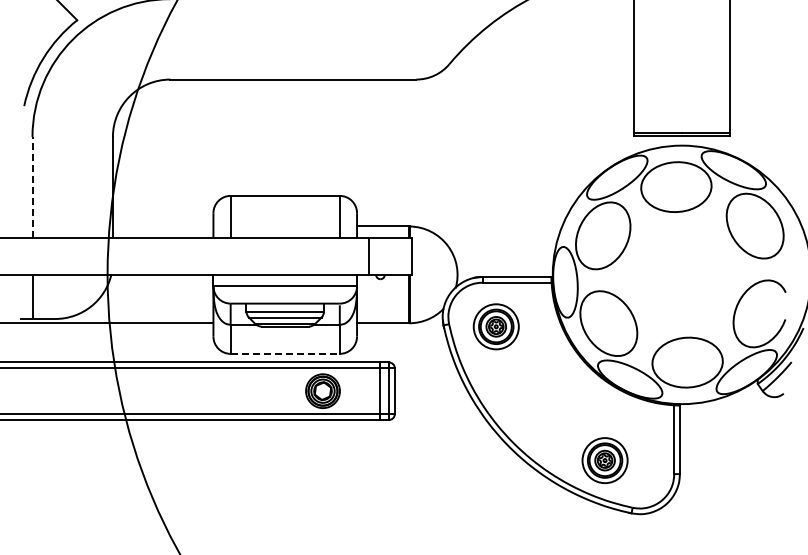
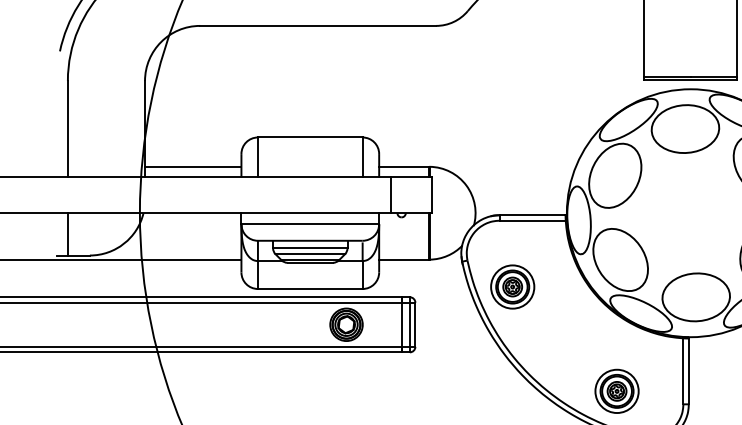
line: (32, 186) -> (67, 128), dashed -> solid
line: (162, 226) -> (192, 166), added
part: (495, 326) -> (511, 286), moved
line: (285, 353) -> (310, 288), dashed -> solid

